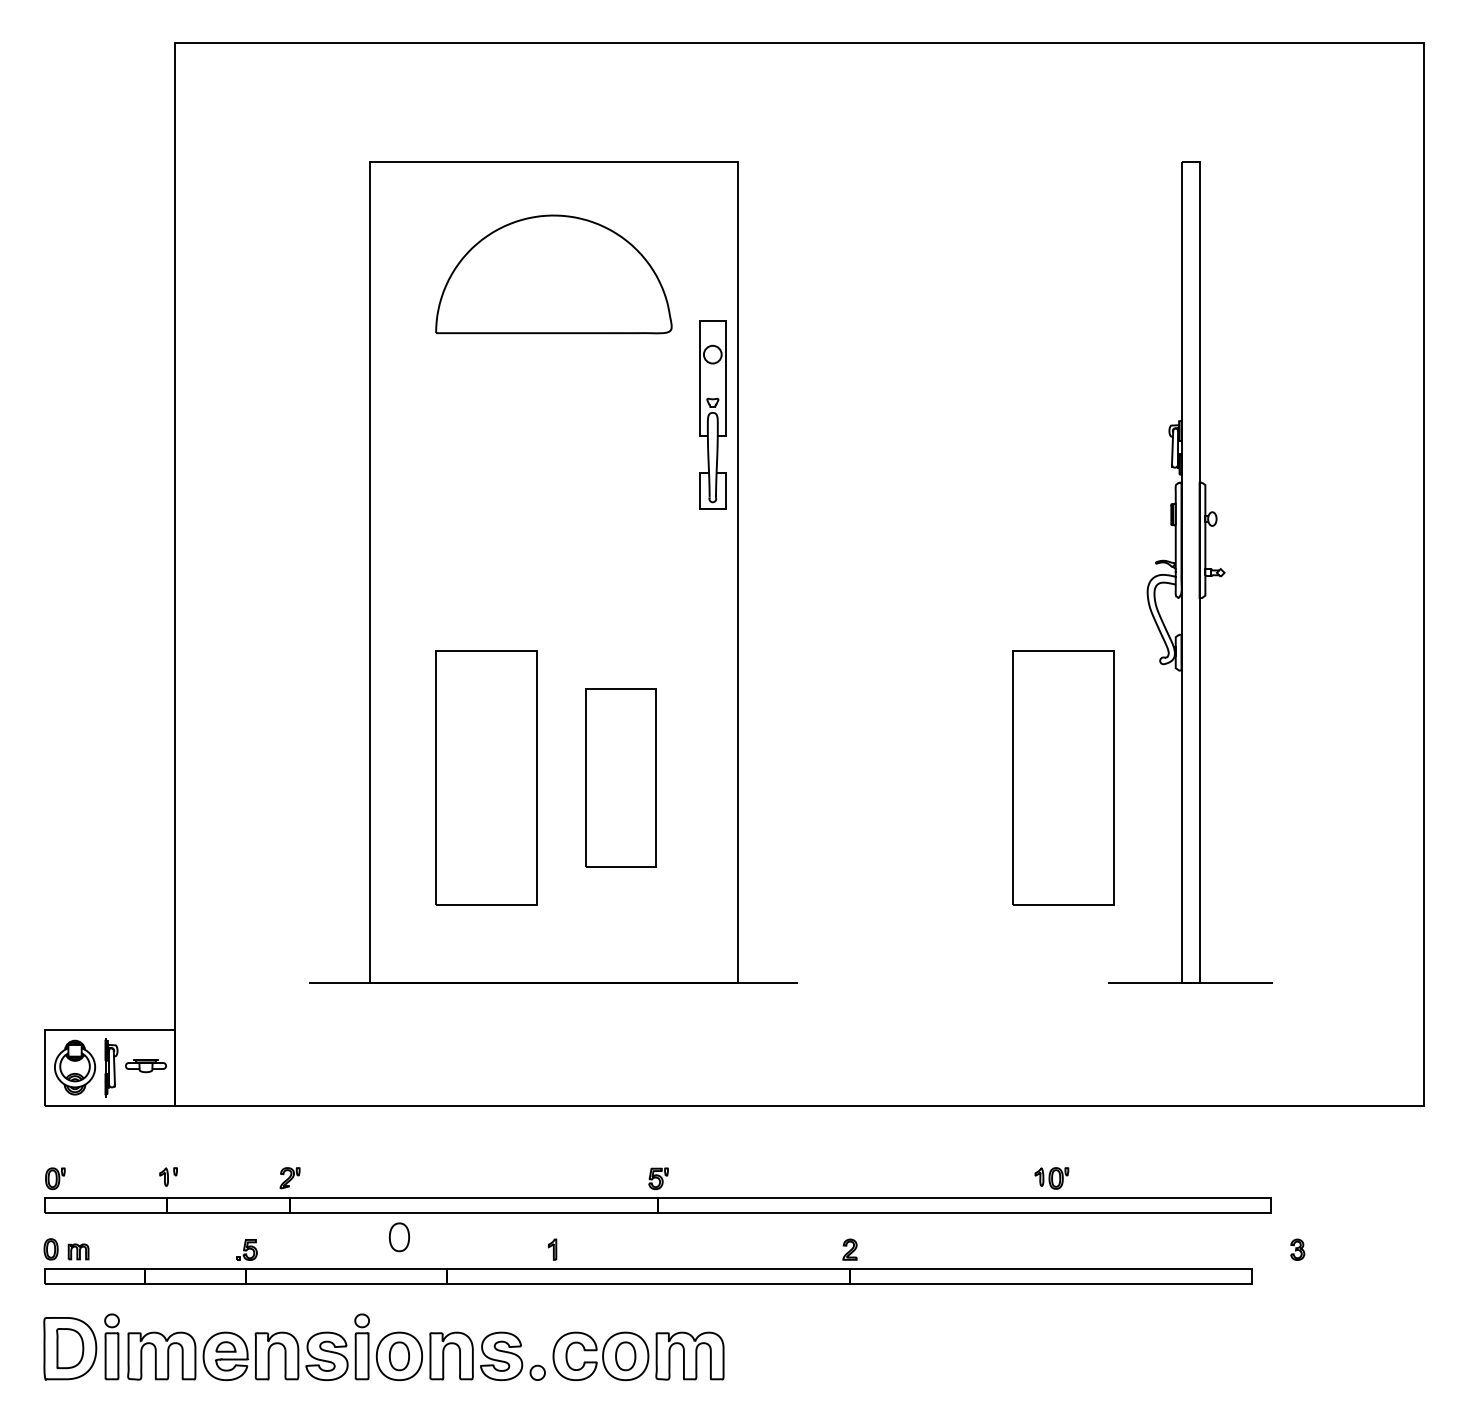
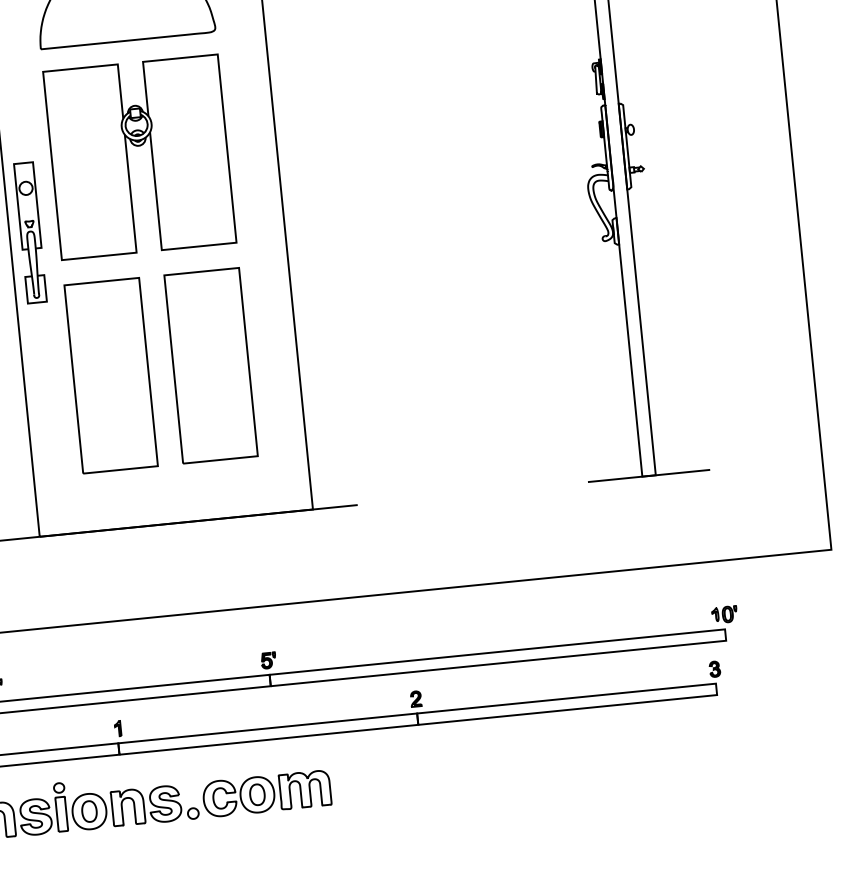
part: (712, 414) -> (30, 232), moved
part: (553, 475) -> (138, 146), added
part: (620, 777) -> (210, 365), size x1.43
part: (1063, 777) -> (539, 332), removed
part: (1051, 1178) -> (724, 614), moved
part: (398, 1237) -> (79, 723), removed
part: (552, 1249) -> (117, 728), moved
part: (1297, 1249) -> (714, 669), moved

